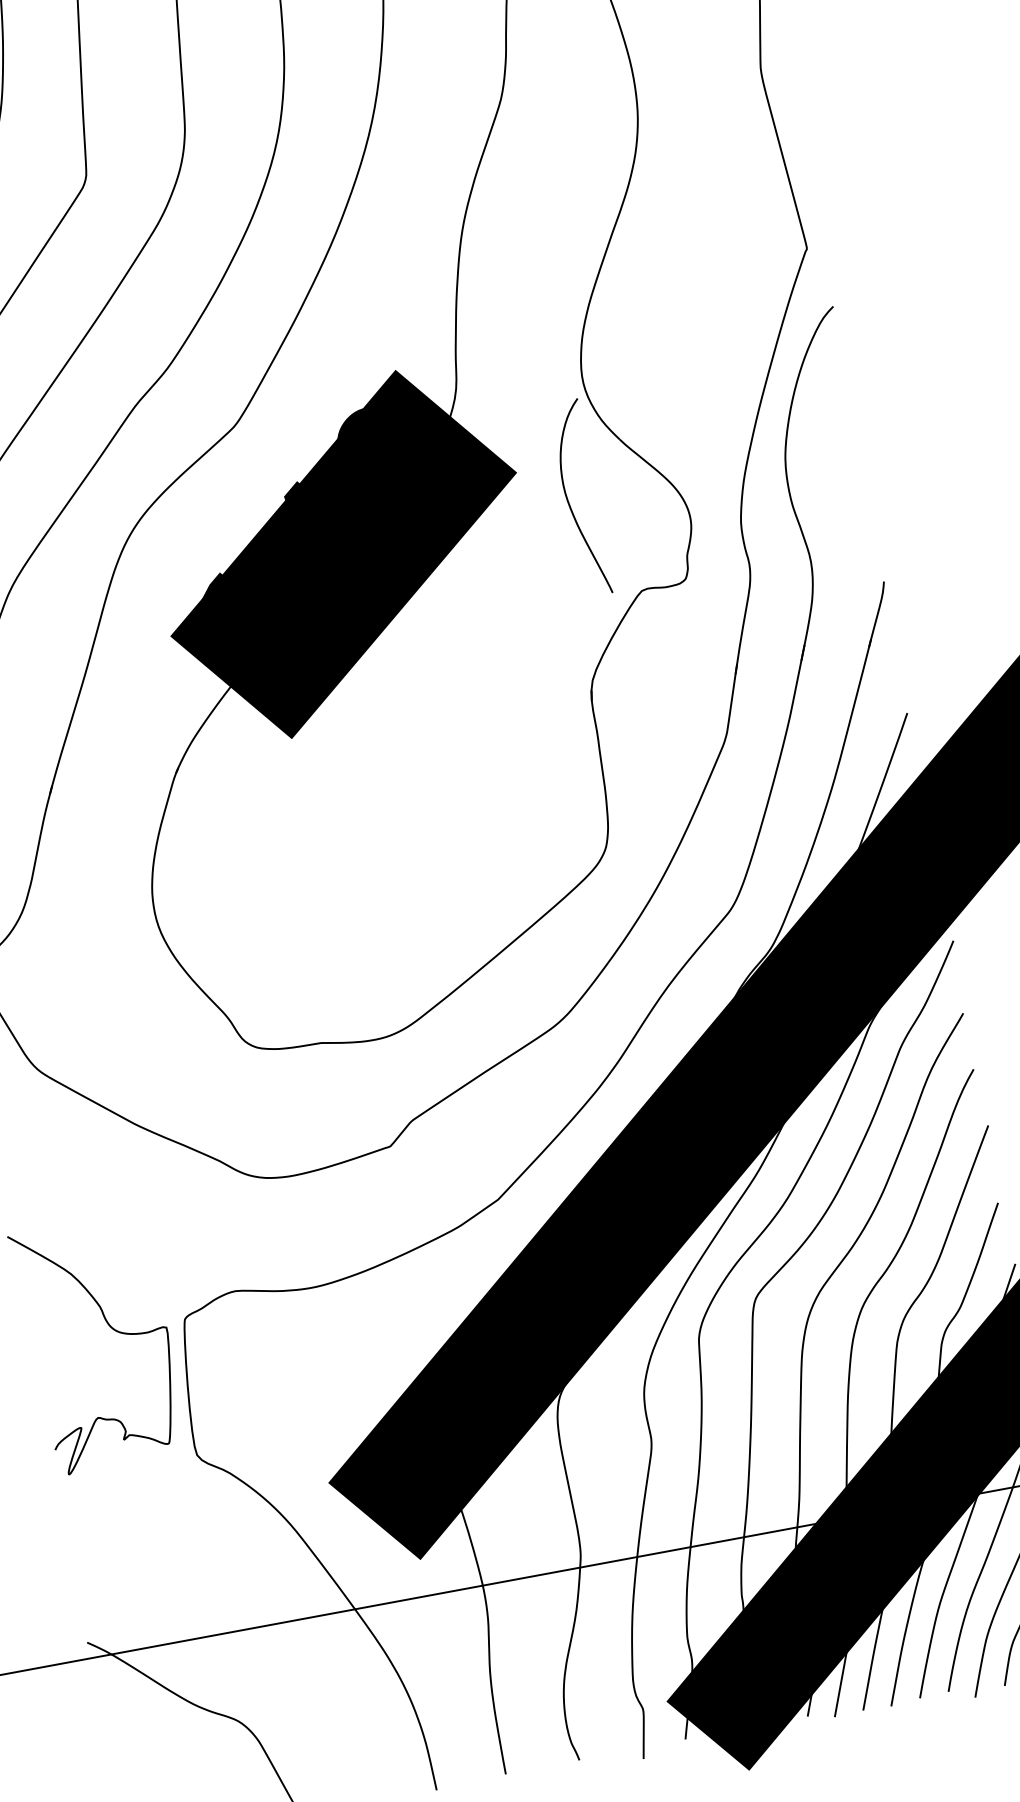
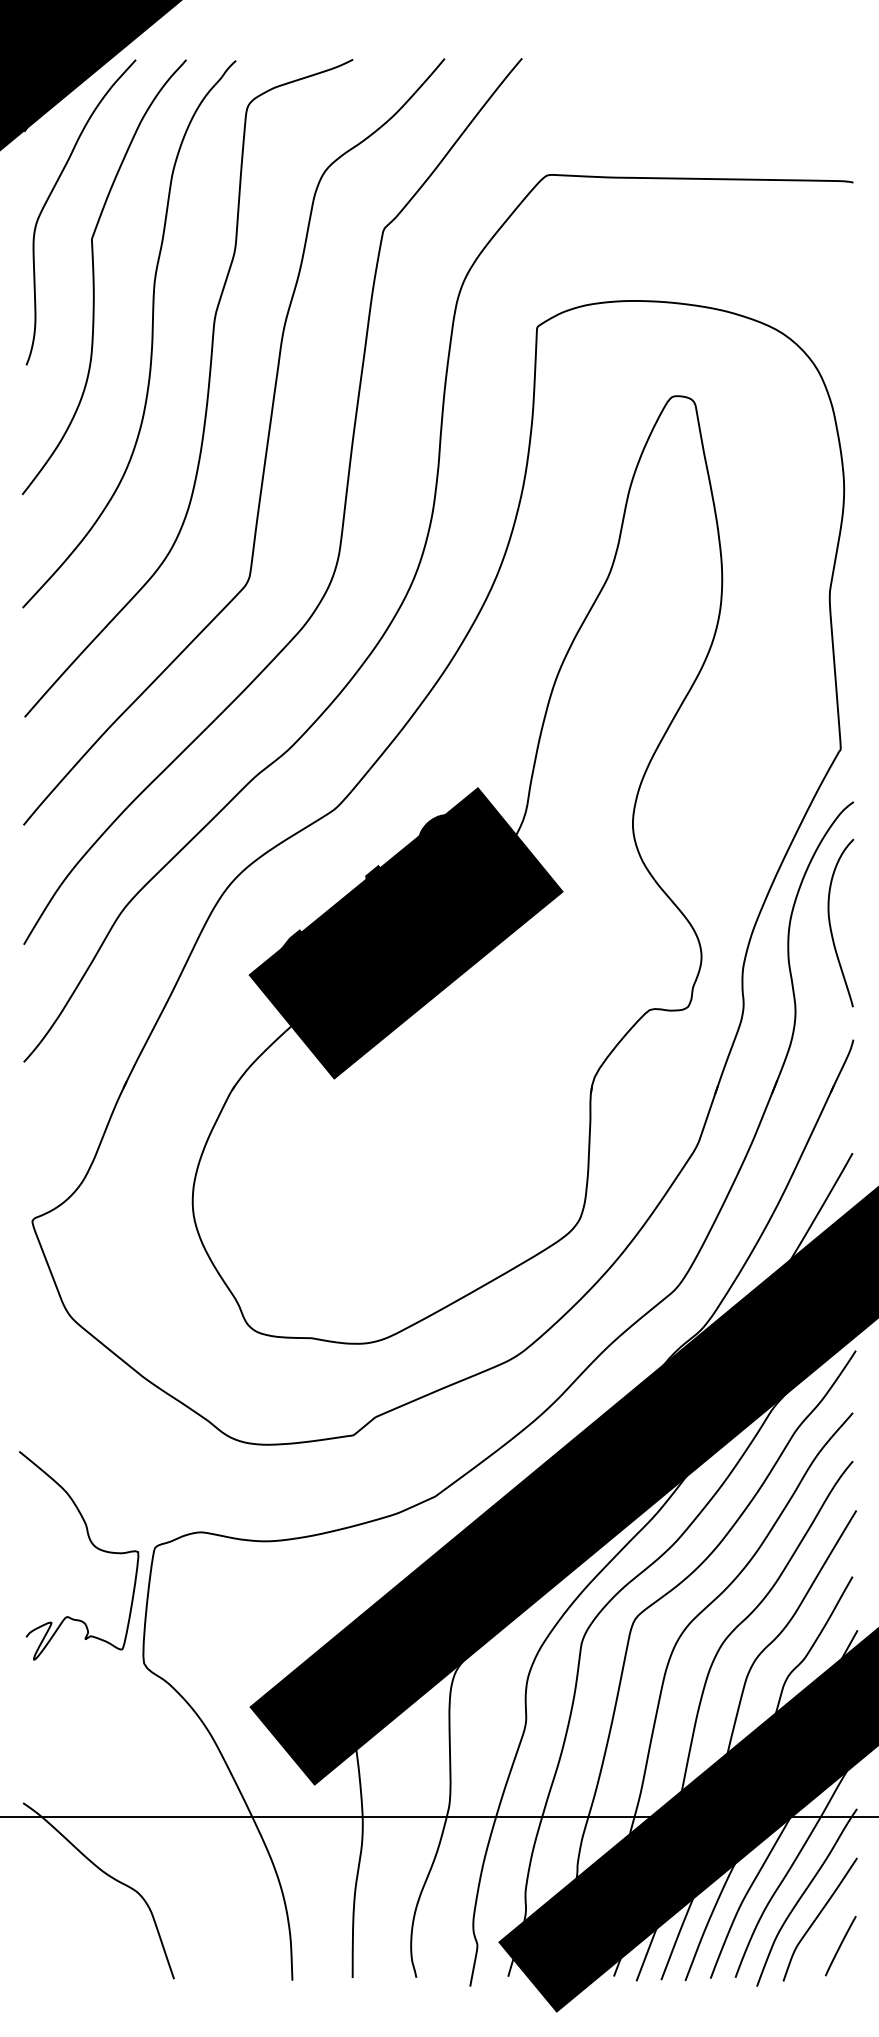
curve: (570, 504) -> (831, 926), moved

